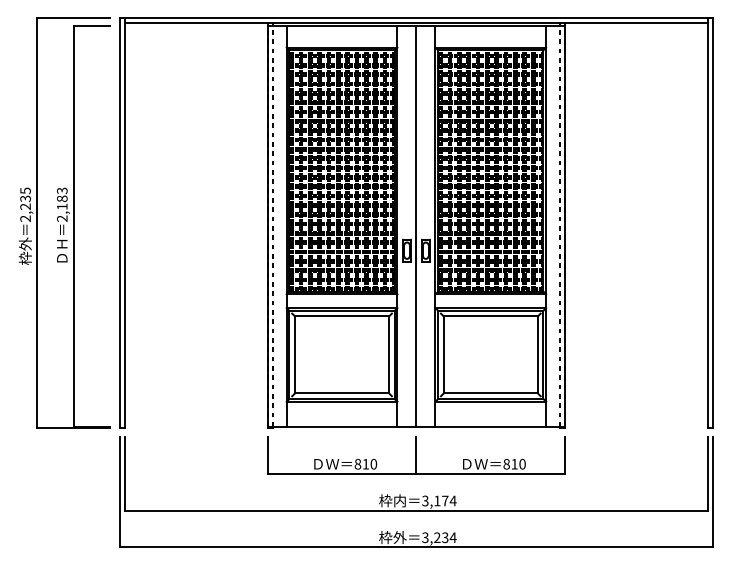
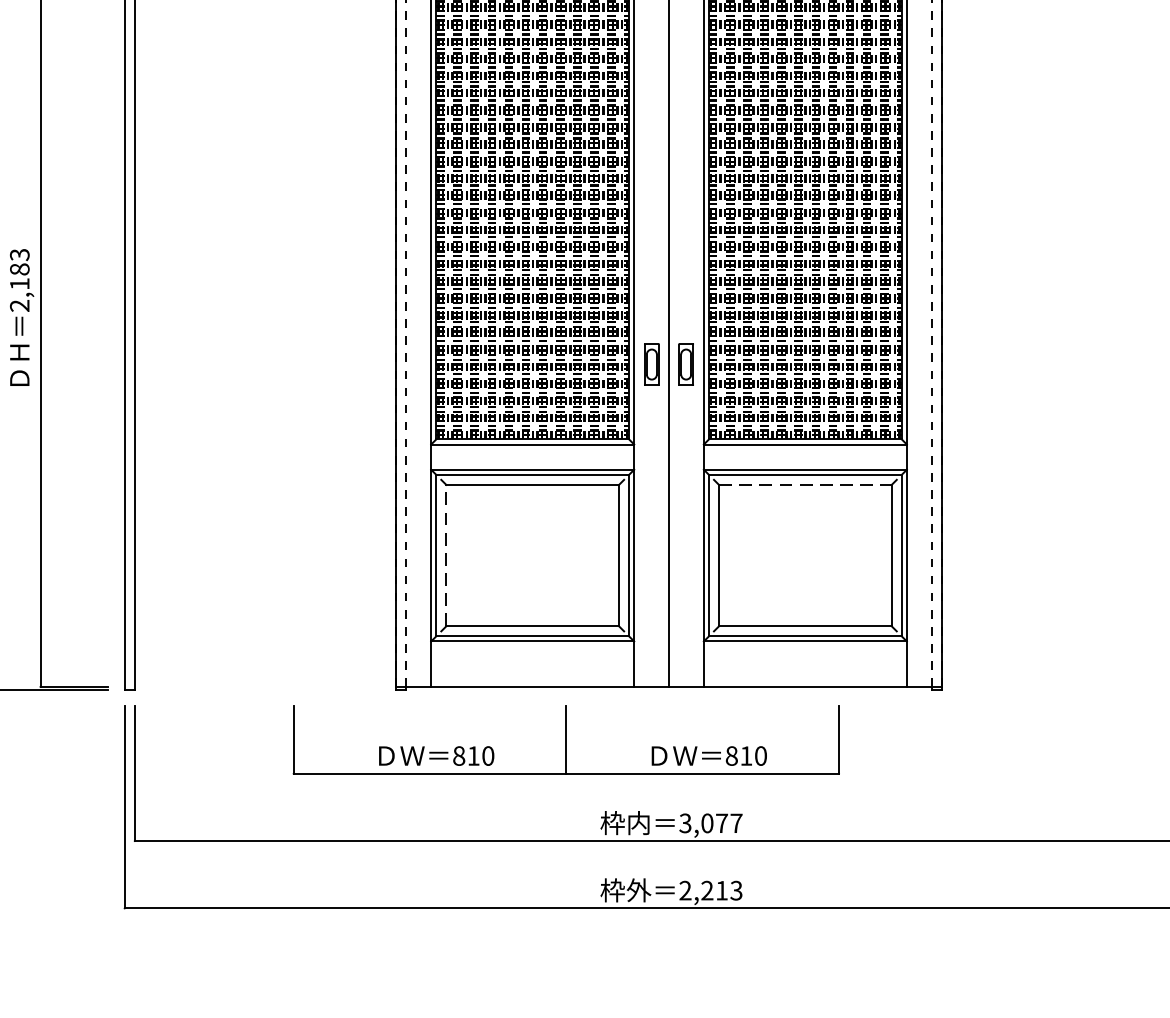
line: (491, 316) -> (806, 485), solid -> dashed
line: (294, 354) -> (445, 554), solid -> dashed
part: (416, 455) -> (566, 739), moved
text: (445, 500) -> (722, 822), 3,174 -> 3,077
text: (439, 537) -> (711, 890), 3,234 -> 2,213

